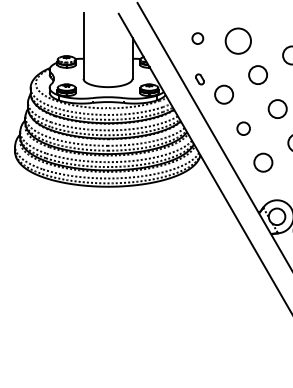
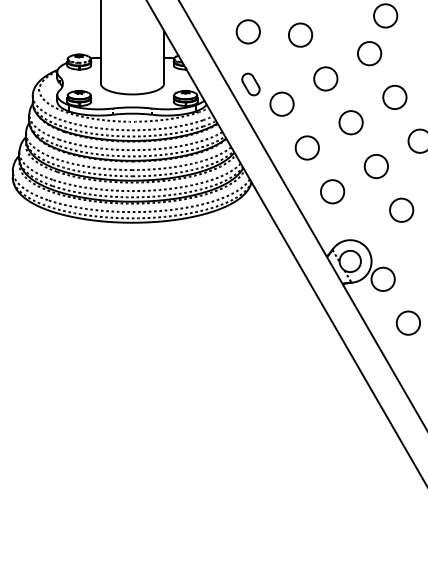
circle: (197, 38) -> (247, 31), size x1.67
circle: (238, 40) -> (300, 34), size x0.71
part: (199, 79) -> (250, 84), size x1.67
circle: (243, 128) -> (306, 147), size x1.43

